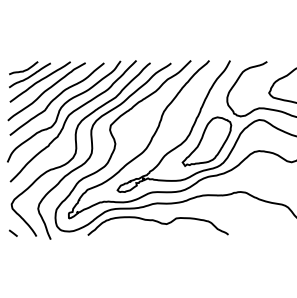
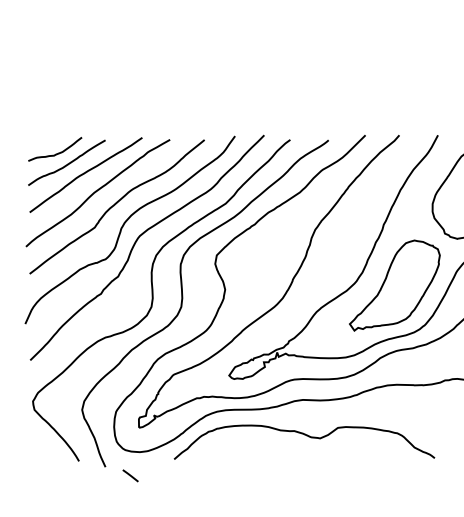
line: (13, 232) -> (130, 474), moved

